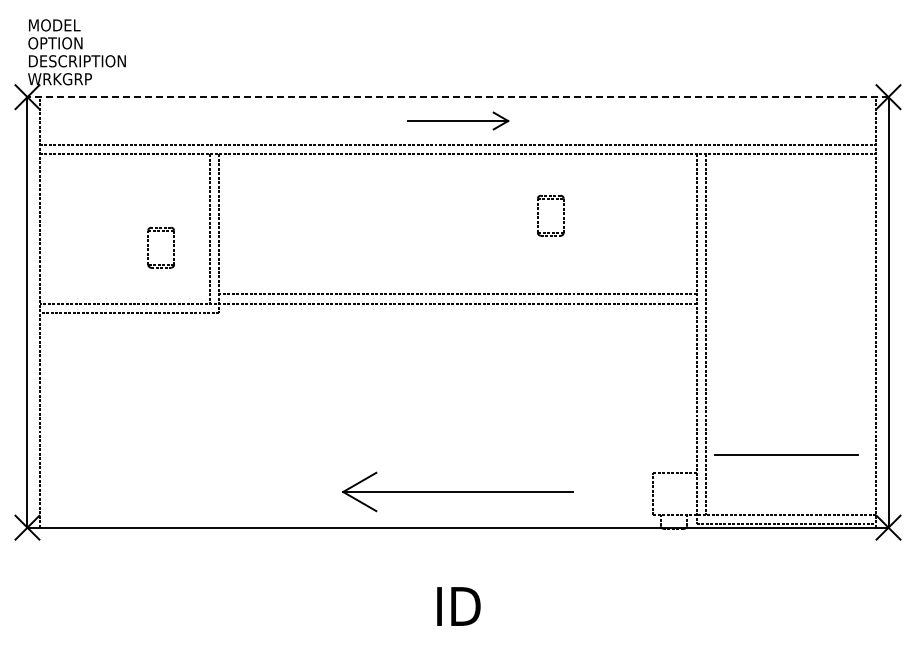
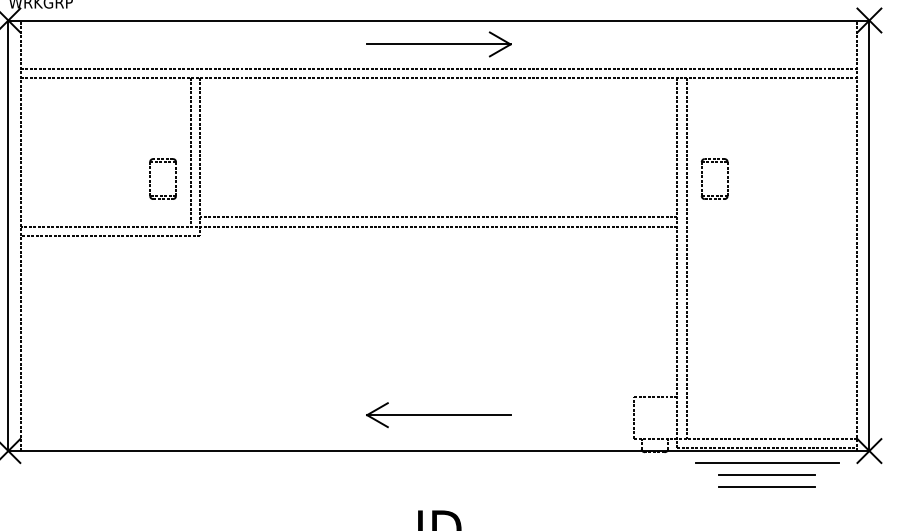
line: (457, 97) -> (438, 20), dashed -> solid
part: (457, 120) -> (438, 43), size x1.43
part: (538, 214) -> (702, 177), moved
part: (148, 246) -> (150, 177), moved
line: (786, 454) -> (767, 462), moved
part: (457, 491) -> (438, 414), size x0.62
line: (786, 551) -> (767, 474), added
line: (786, 563) -> (767, 486), added

